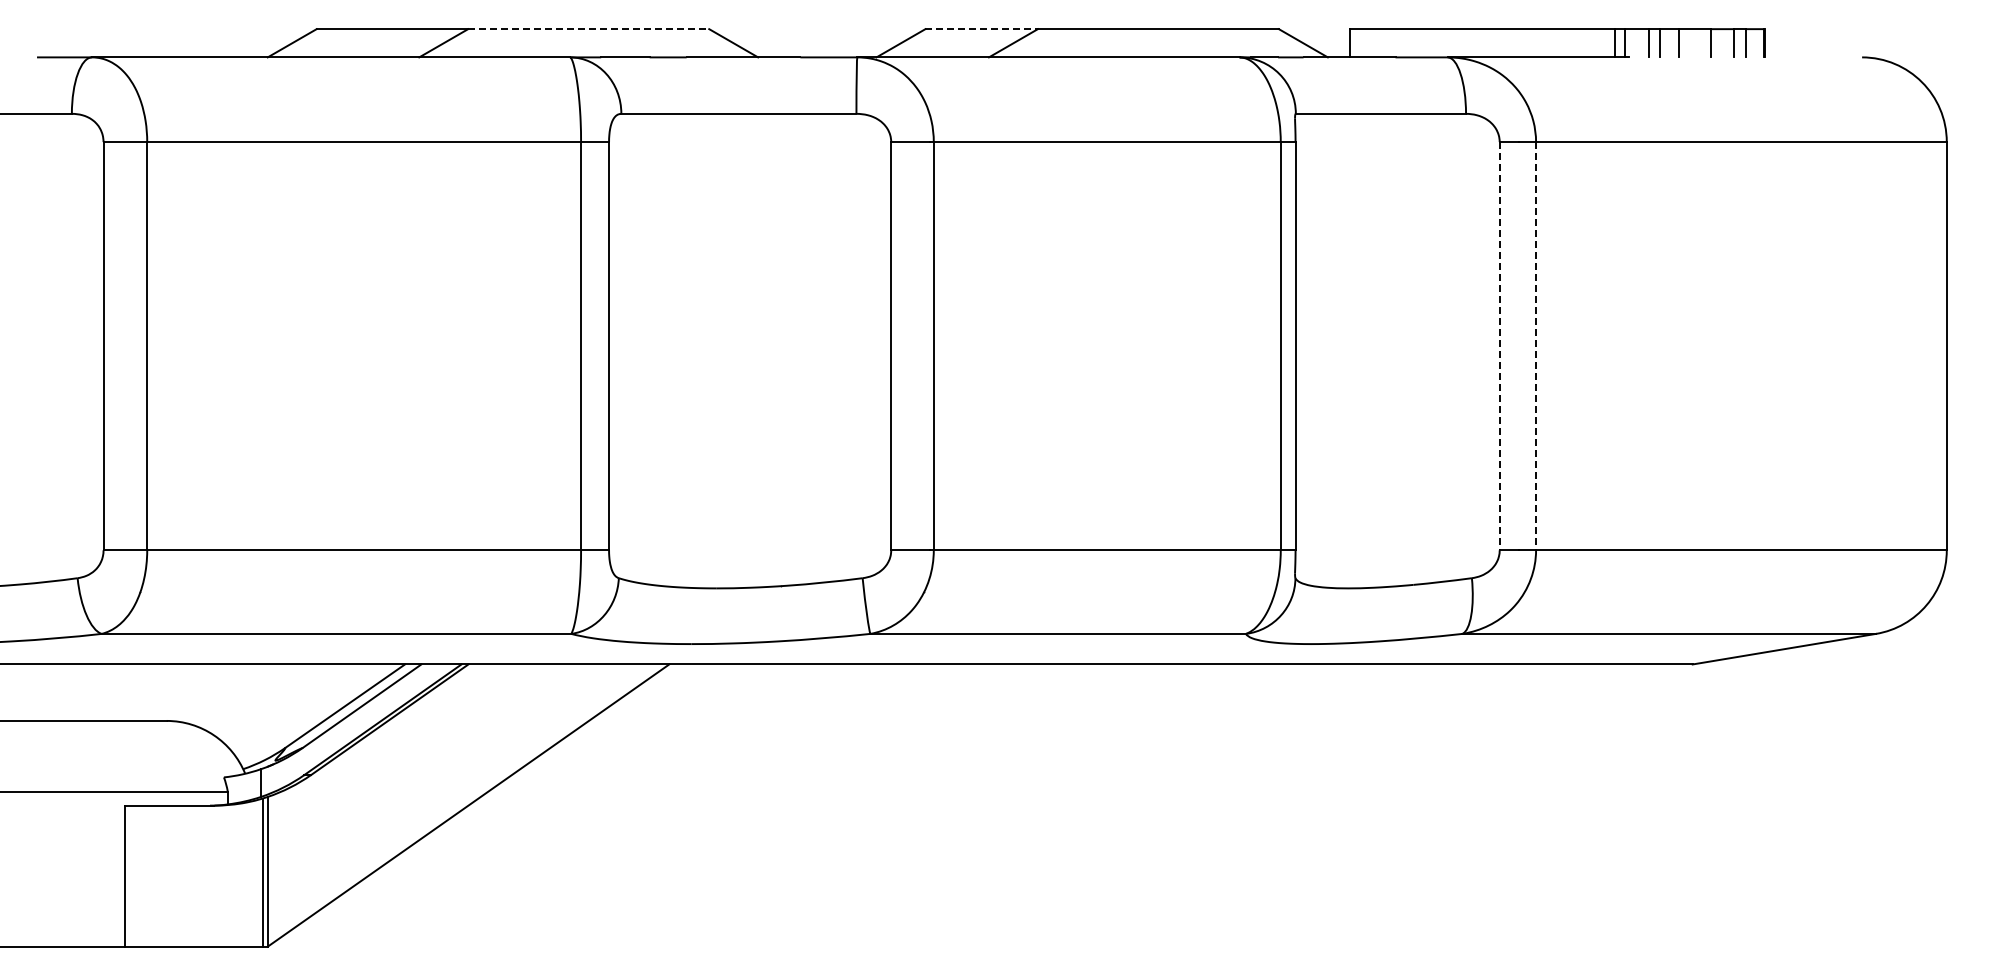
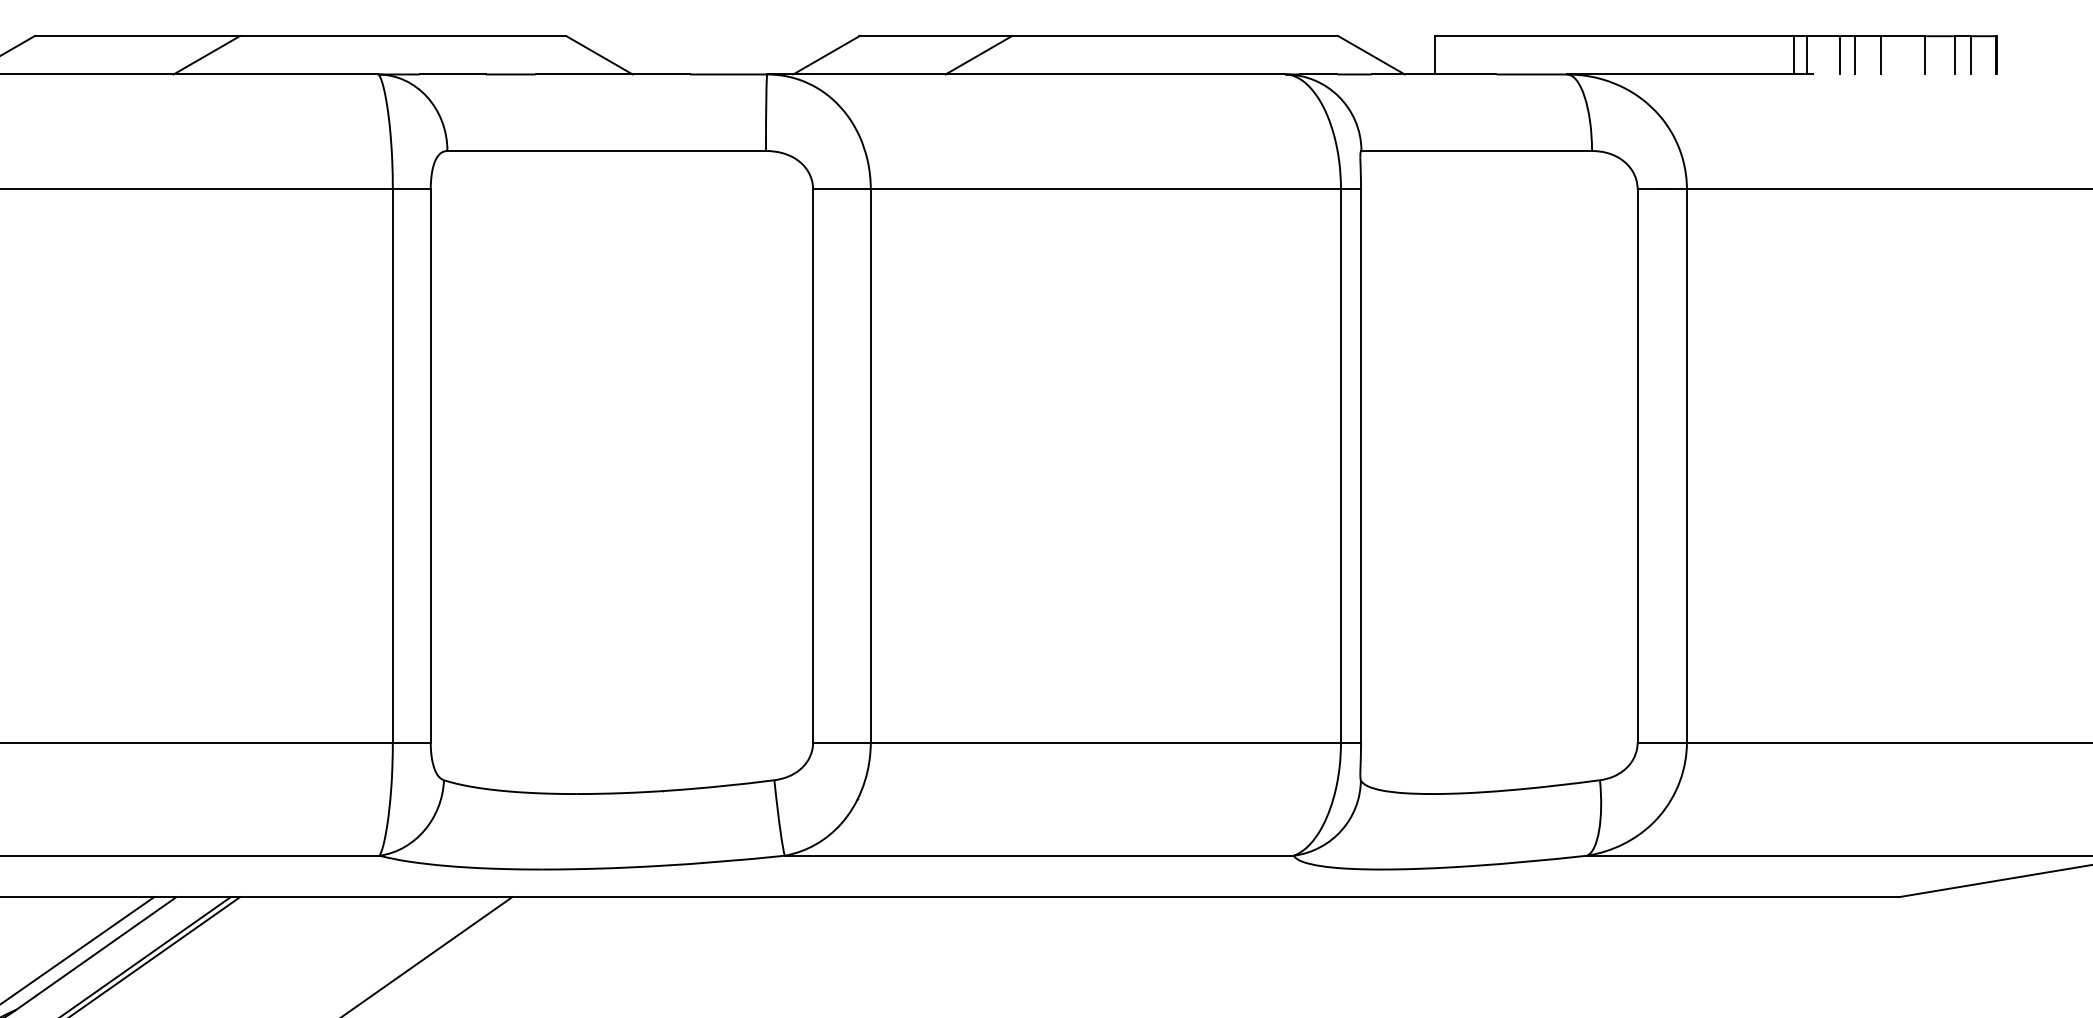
line: (588, 29) -> (402, 36), dashed -> solid
line: (982, 29) -> (936, 36), dashed -> solid
line: (1499, 346) -> (1637, 466), dashed -> solid
line: (1536, 346) -> (1687, 466), dashed -> solid

